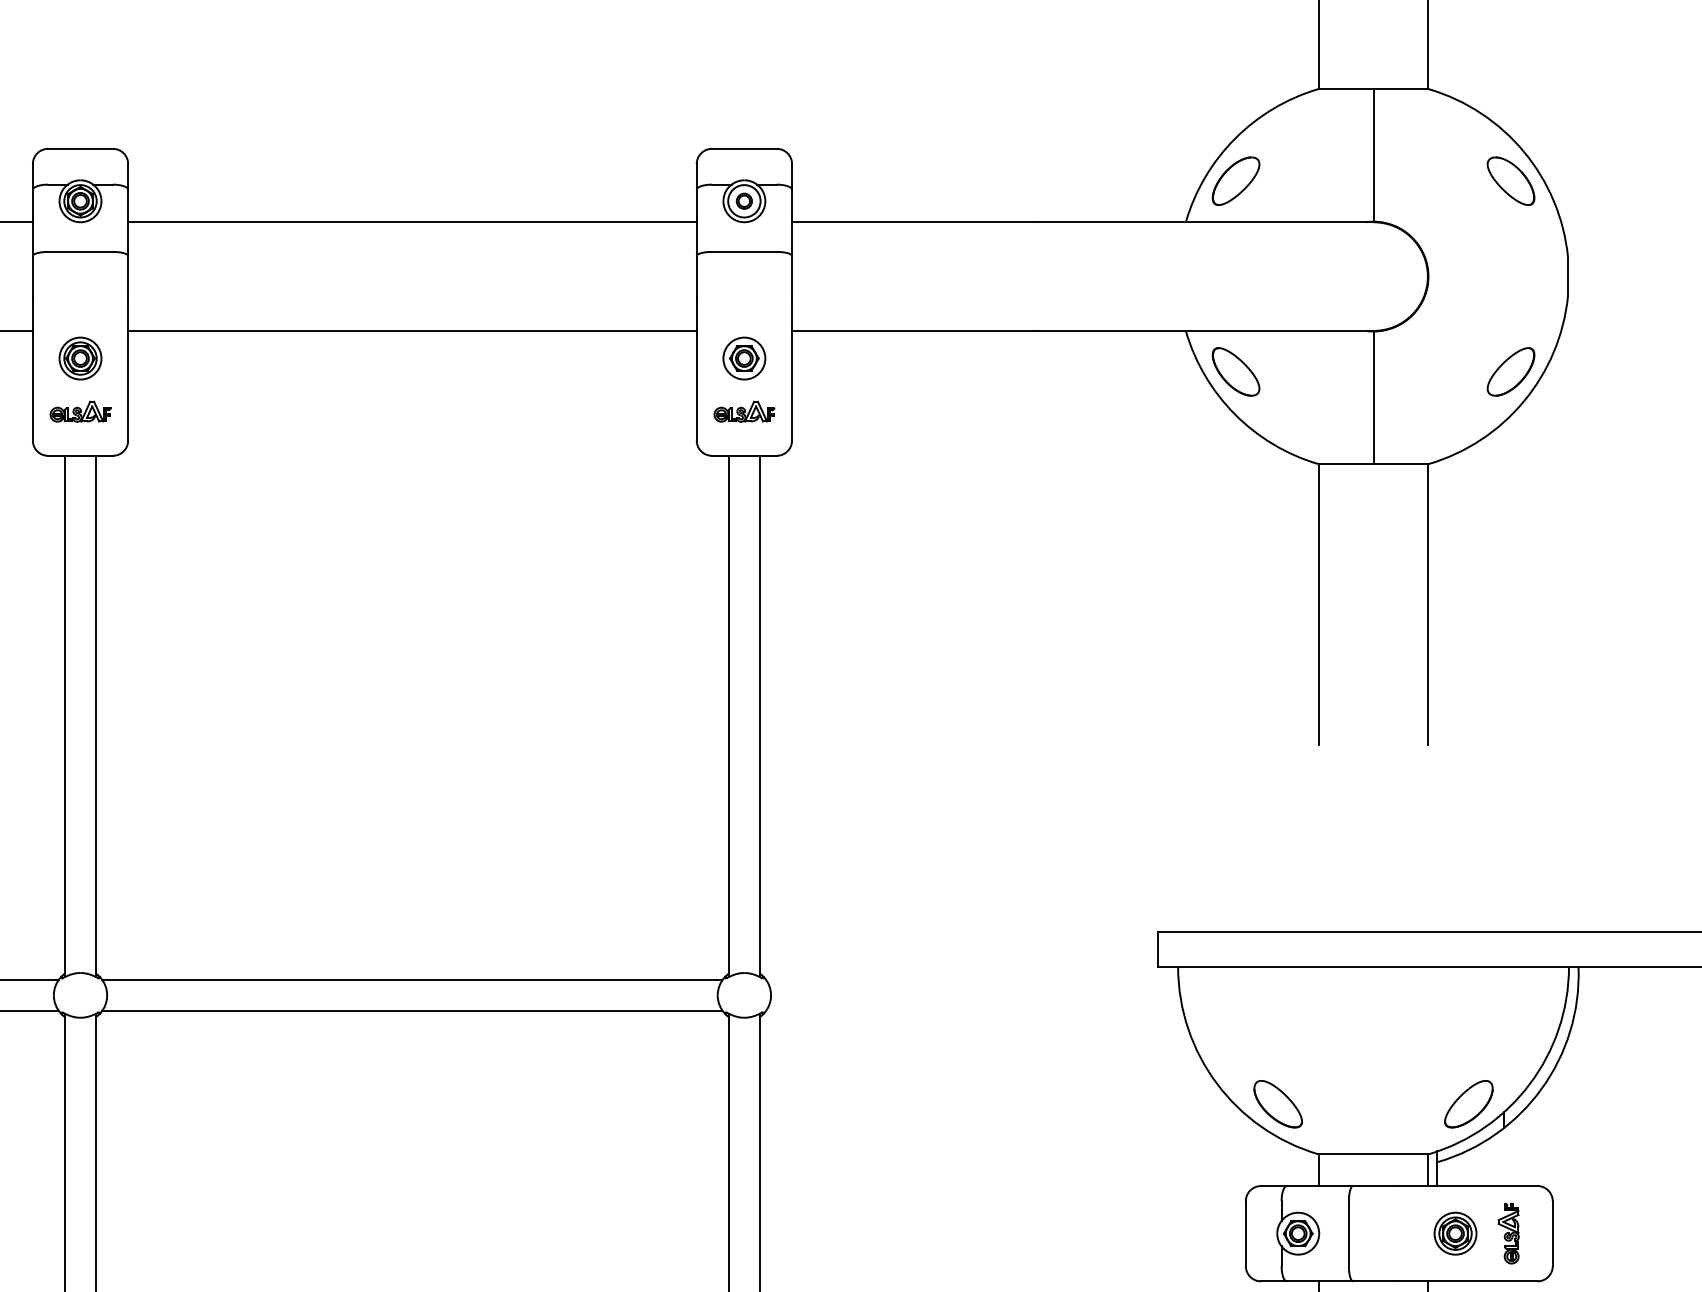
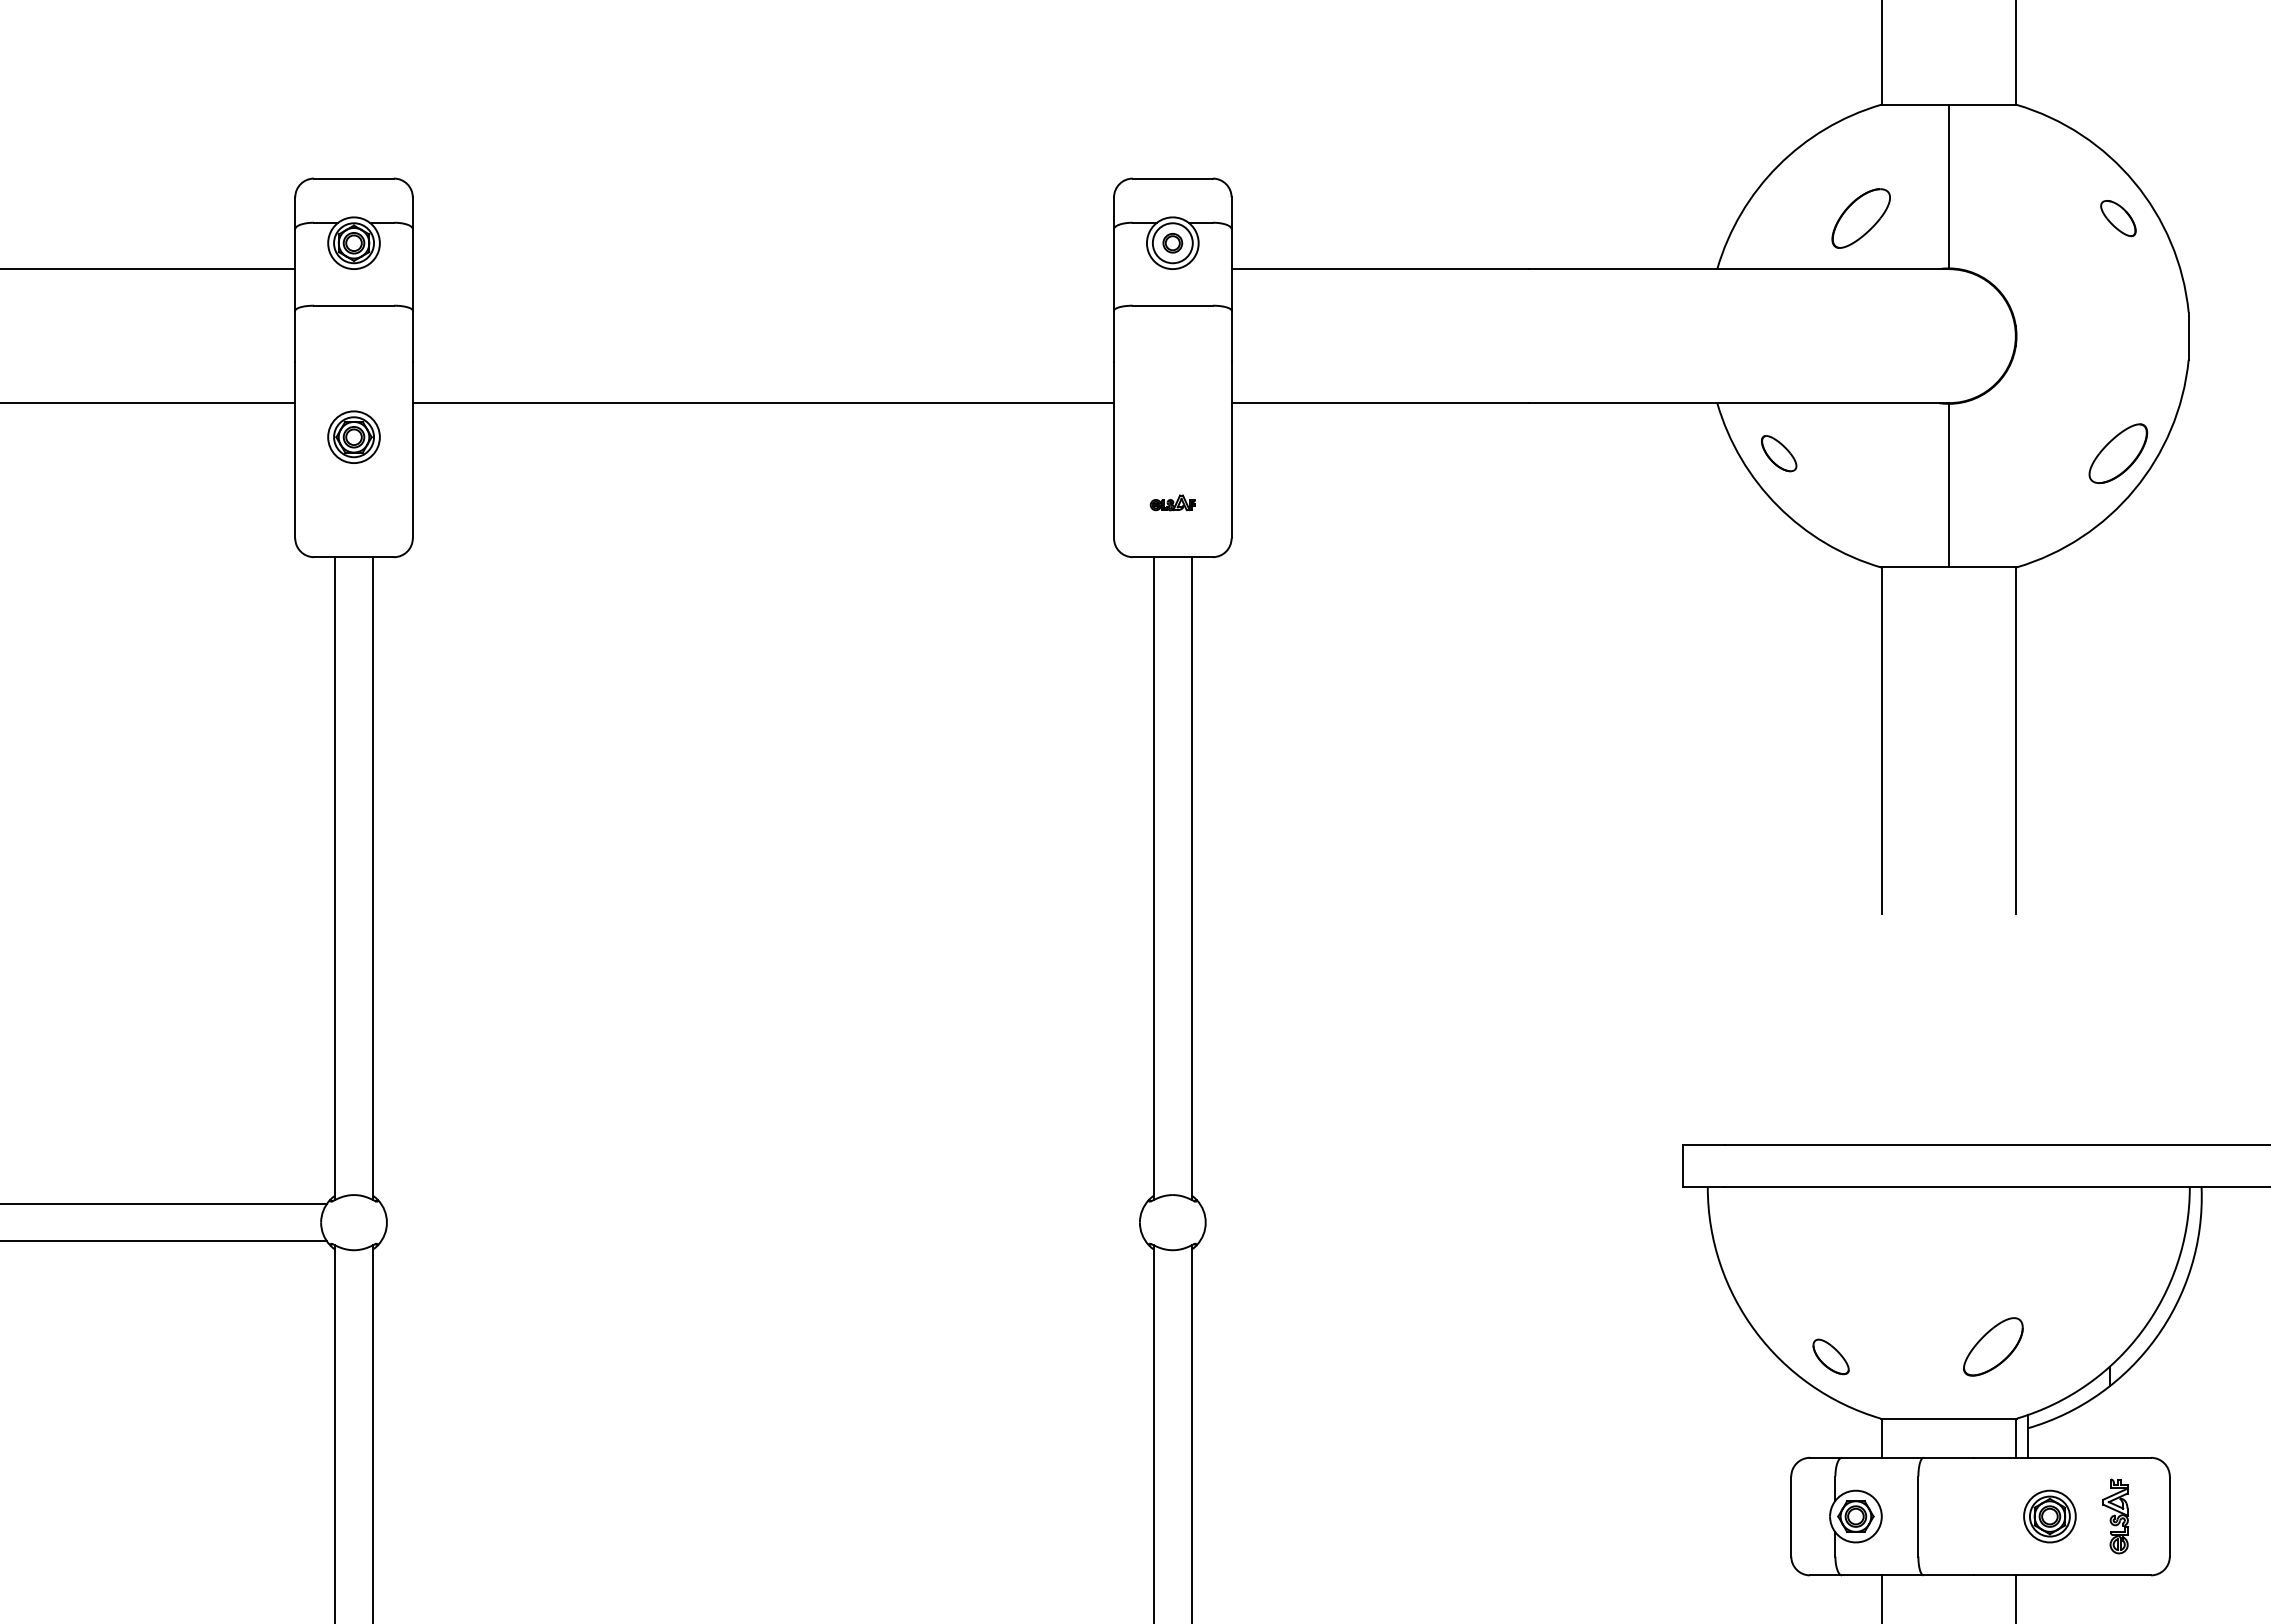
part: (1235, 181) -> (1860, 218), moved
part: (1511, 181) -> (2118, 218), size x0.6
line: (412, 222) -> (763, 269), removed
part: (744, 357) -> (1172, 436), removed
part: (1235, 371) -> (1778, 453), size x0.6
part: (80, 411) -> (353, 502), removed
part: (744, 411) -> (1172, 502), size x0.6
line: (412, 979) -> (763, 1203), removed
line: (412, 1010) -> (763, 1241), removed
part: (1277, 1103) -> (1830, 1356), size x0.6
part: (1468, 1103) -> (1993, 1346), moved

